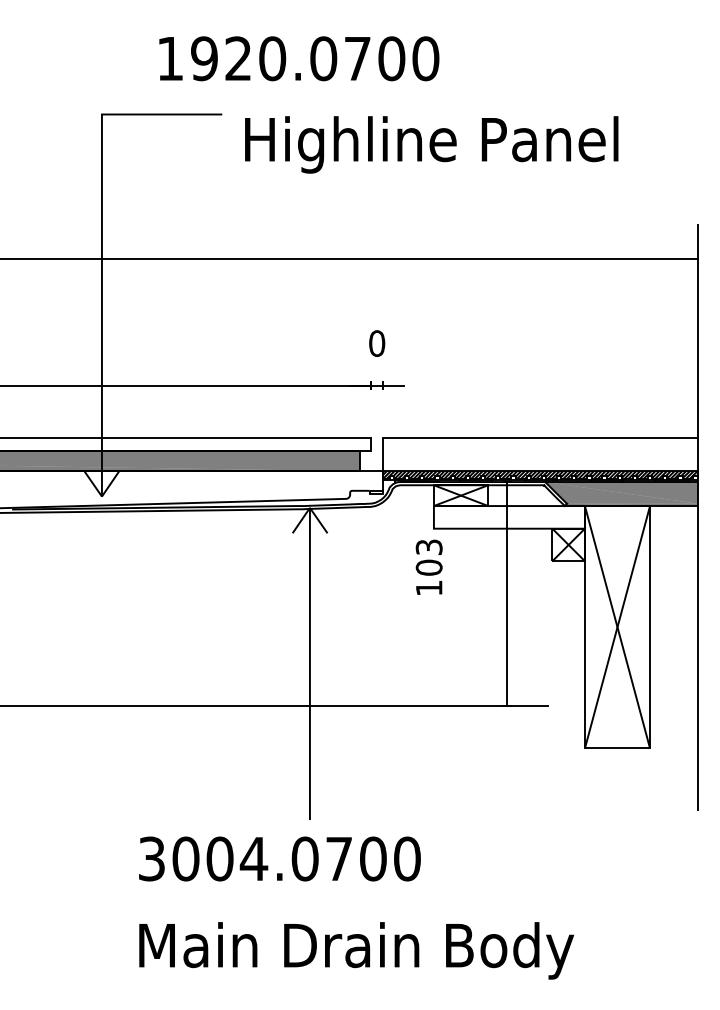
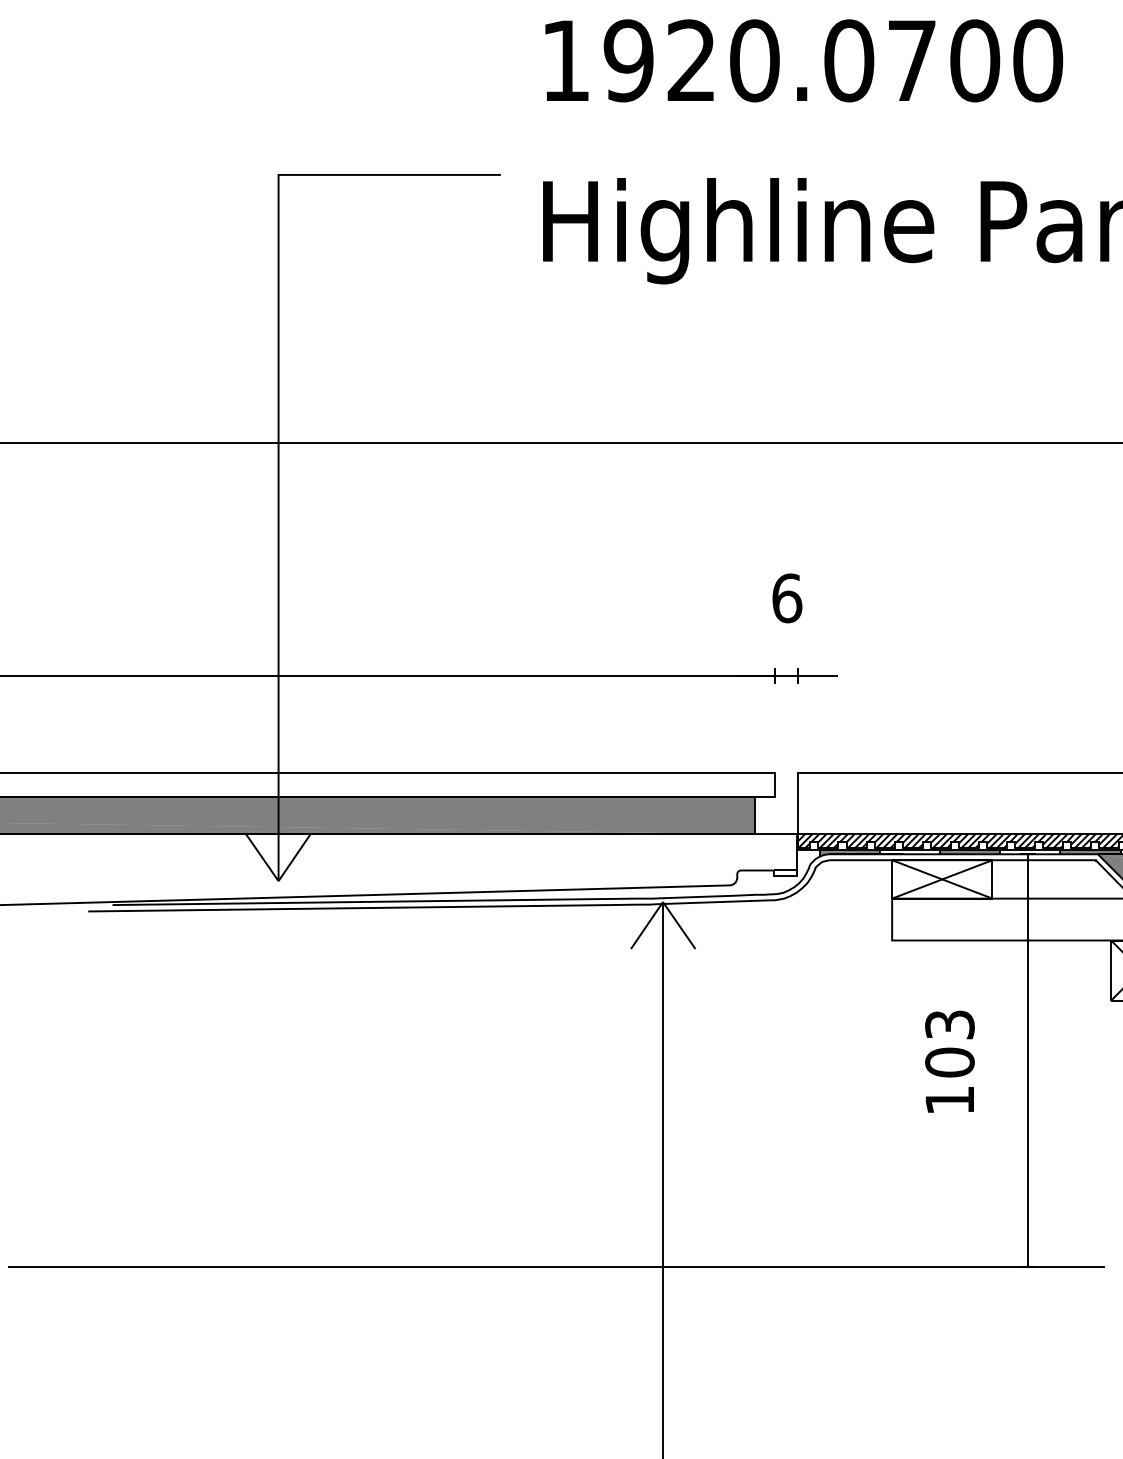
text: (299, 58) -> (804, 60), moved
text: (377, 343) -> (787, 598), 0 -> 6
text: (428, 566) -> (948, 1060), moved

